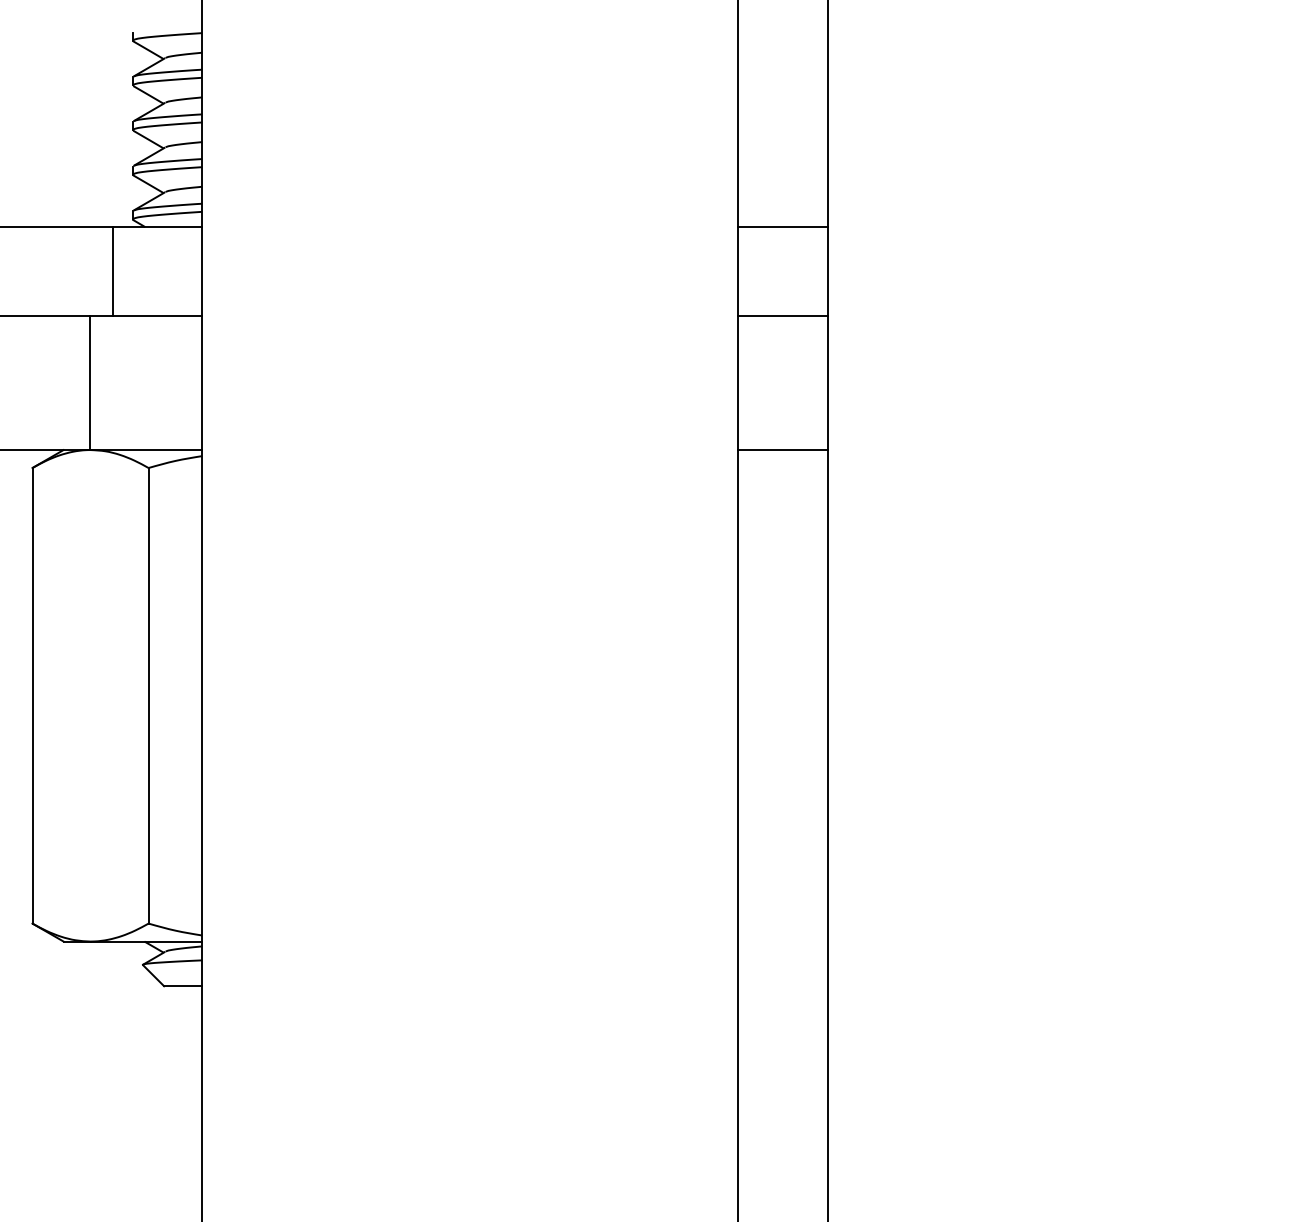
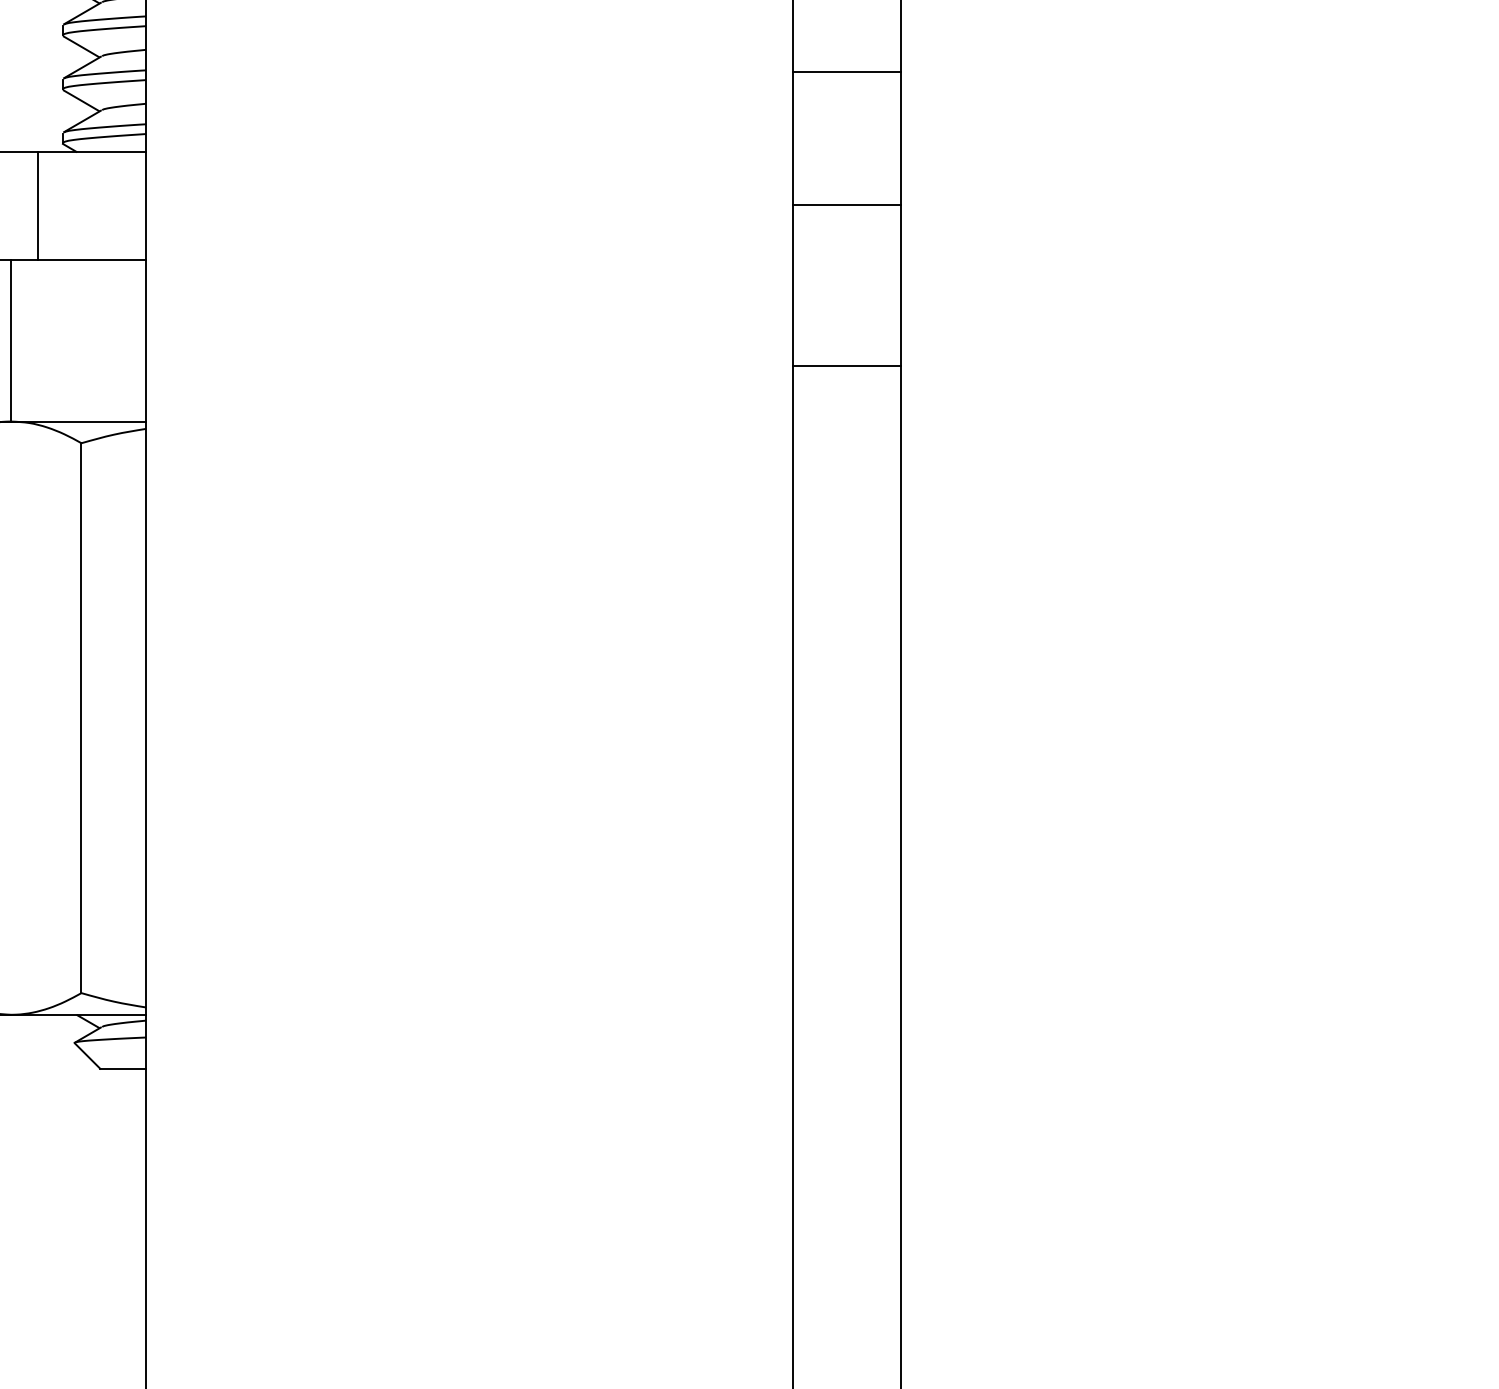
line: (782, 226) -> (846, 72), moved
line: (782, 316) -> (846, 206), moved
line: (782, 450) -> (846, 366), moved

